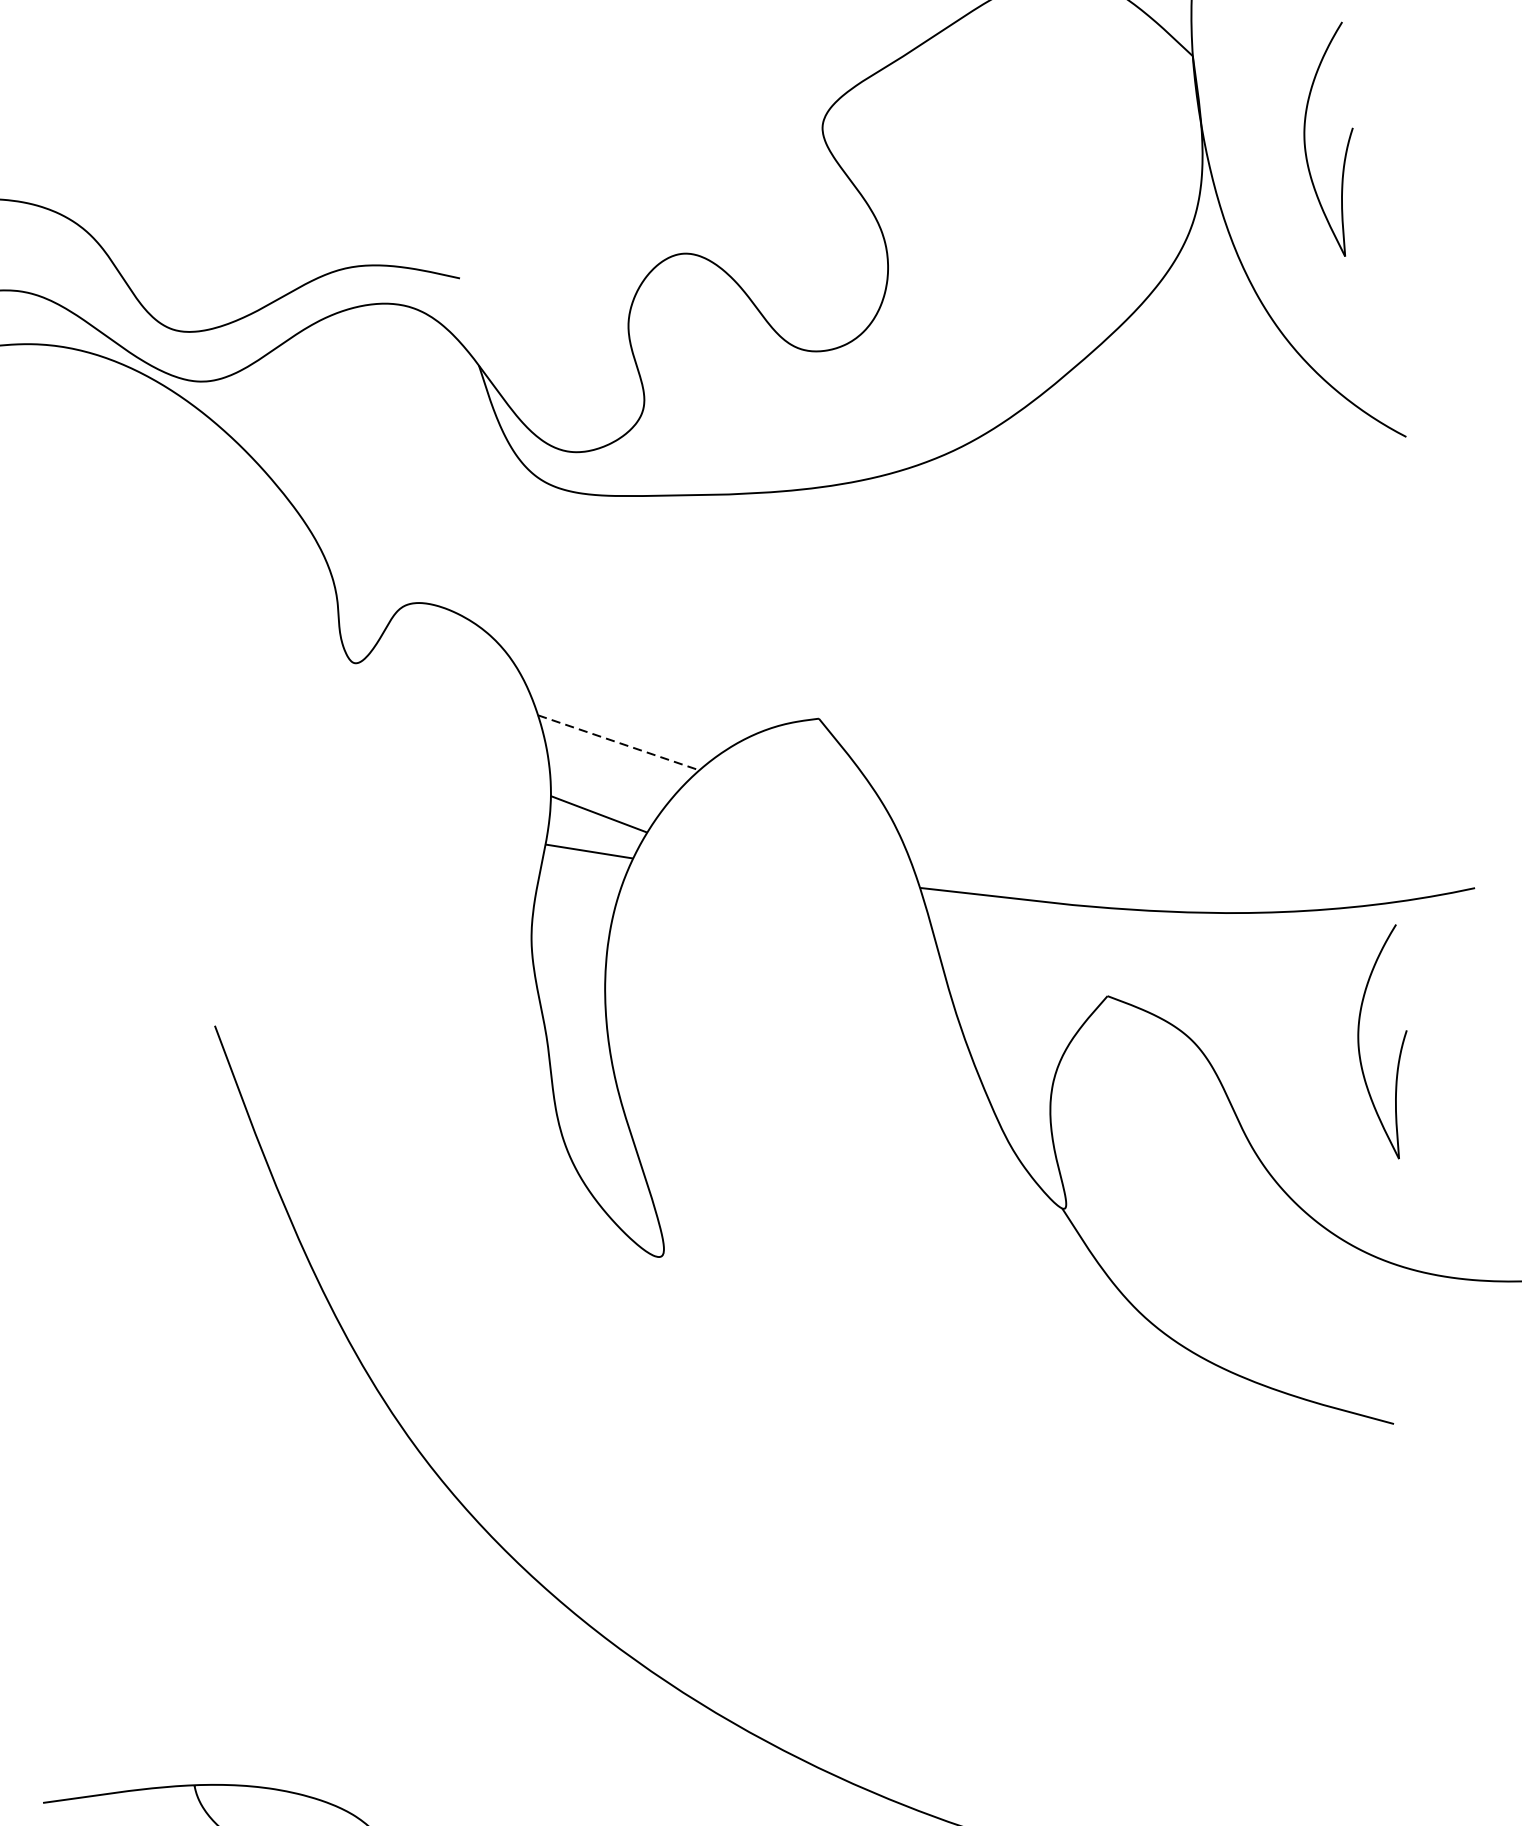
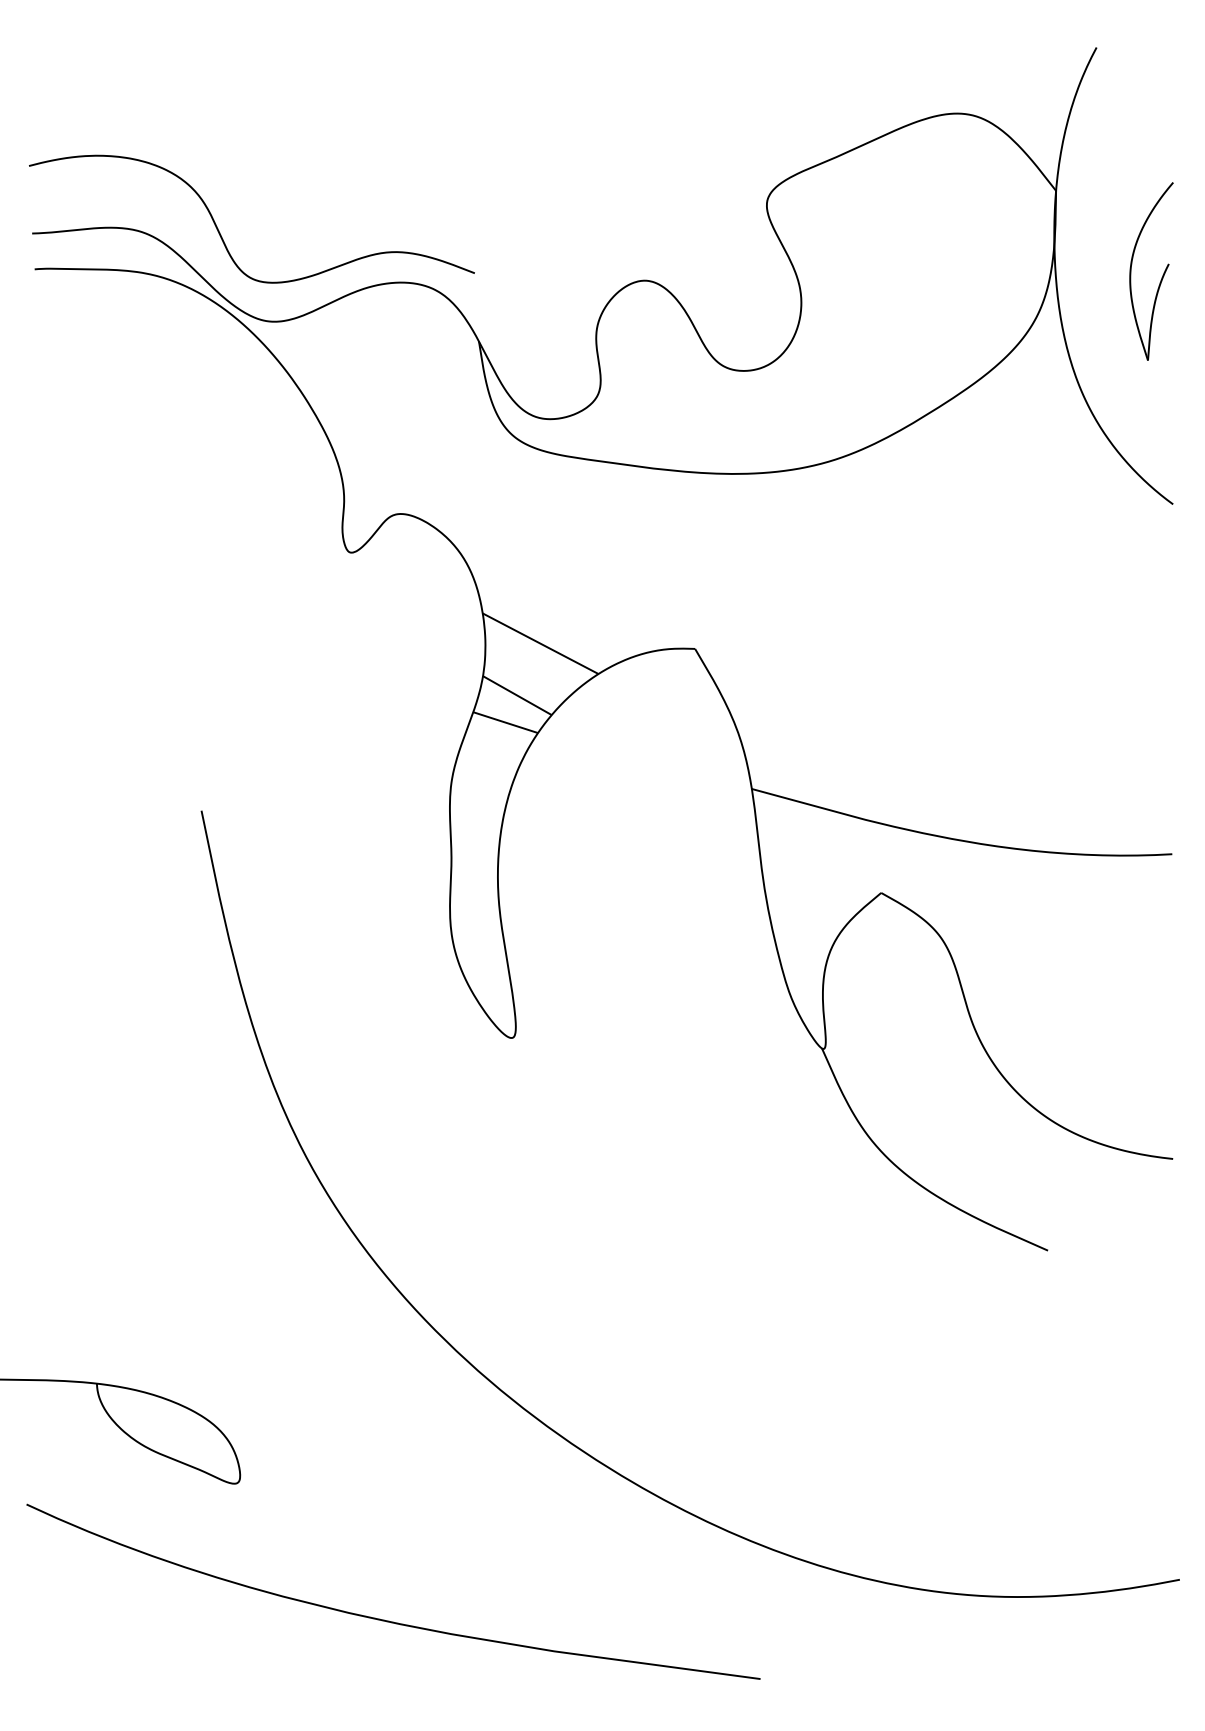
line: (619, 742) -> (541, 643), dashed -> solid
part: (1399, 1049) -> (1096, 967), removed

